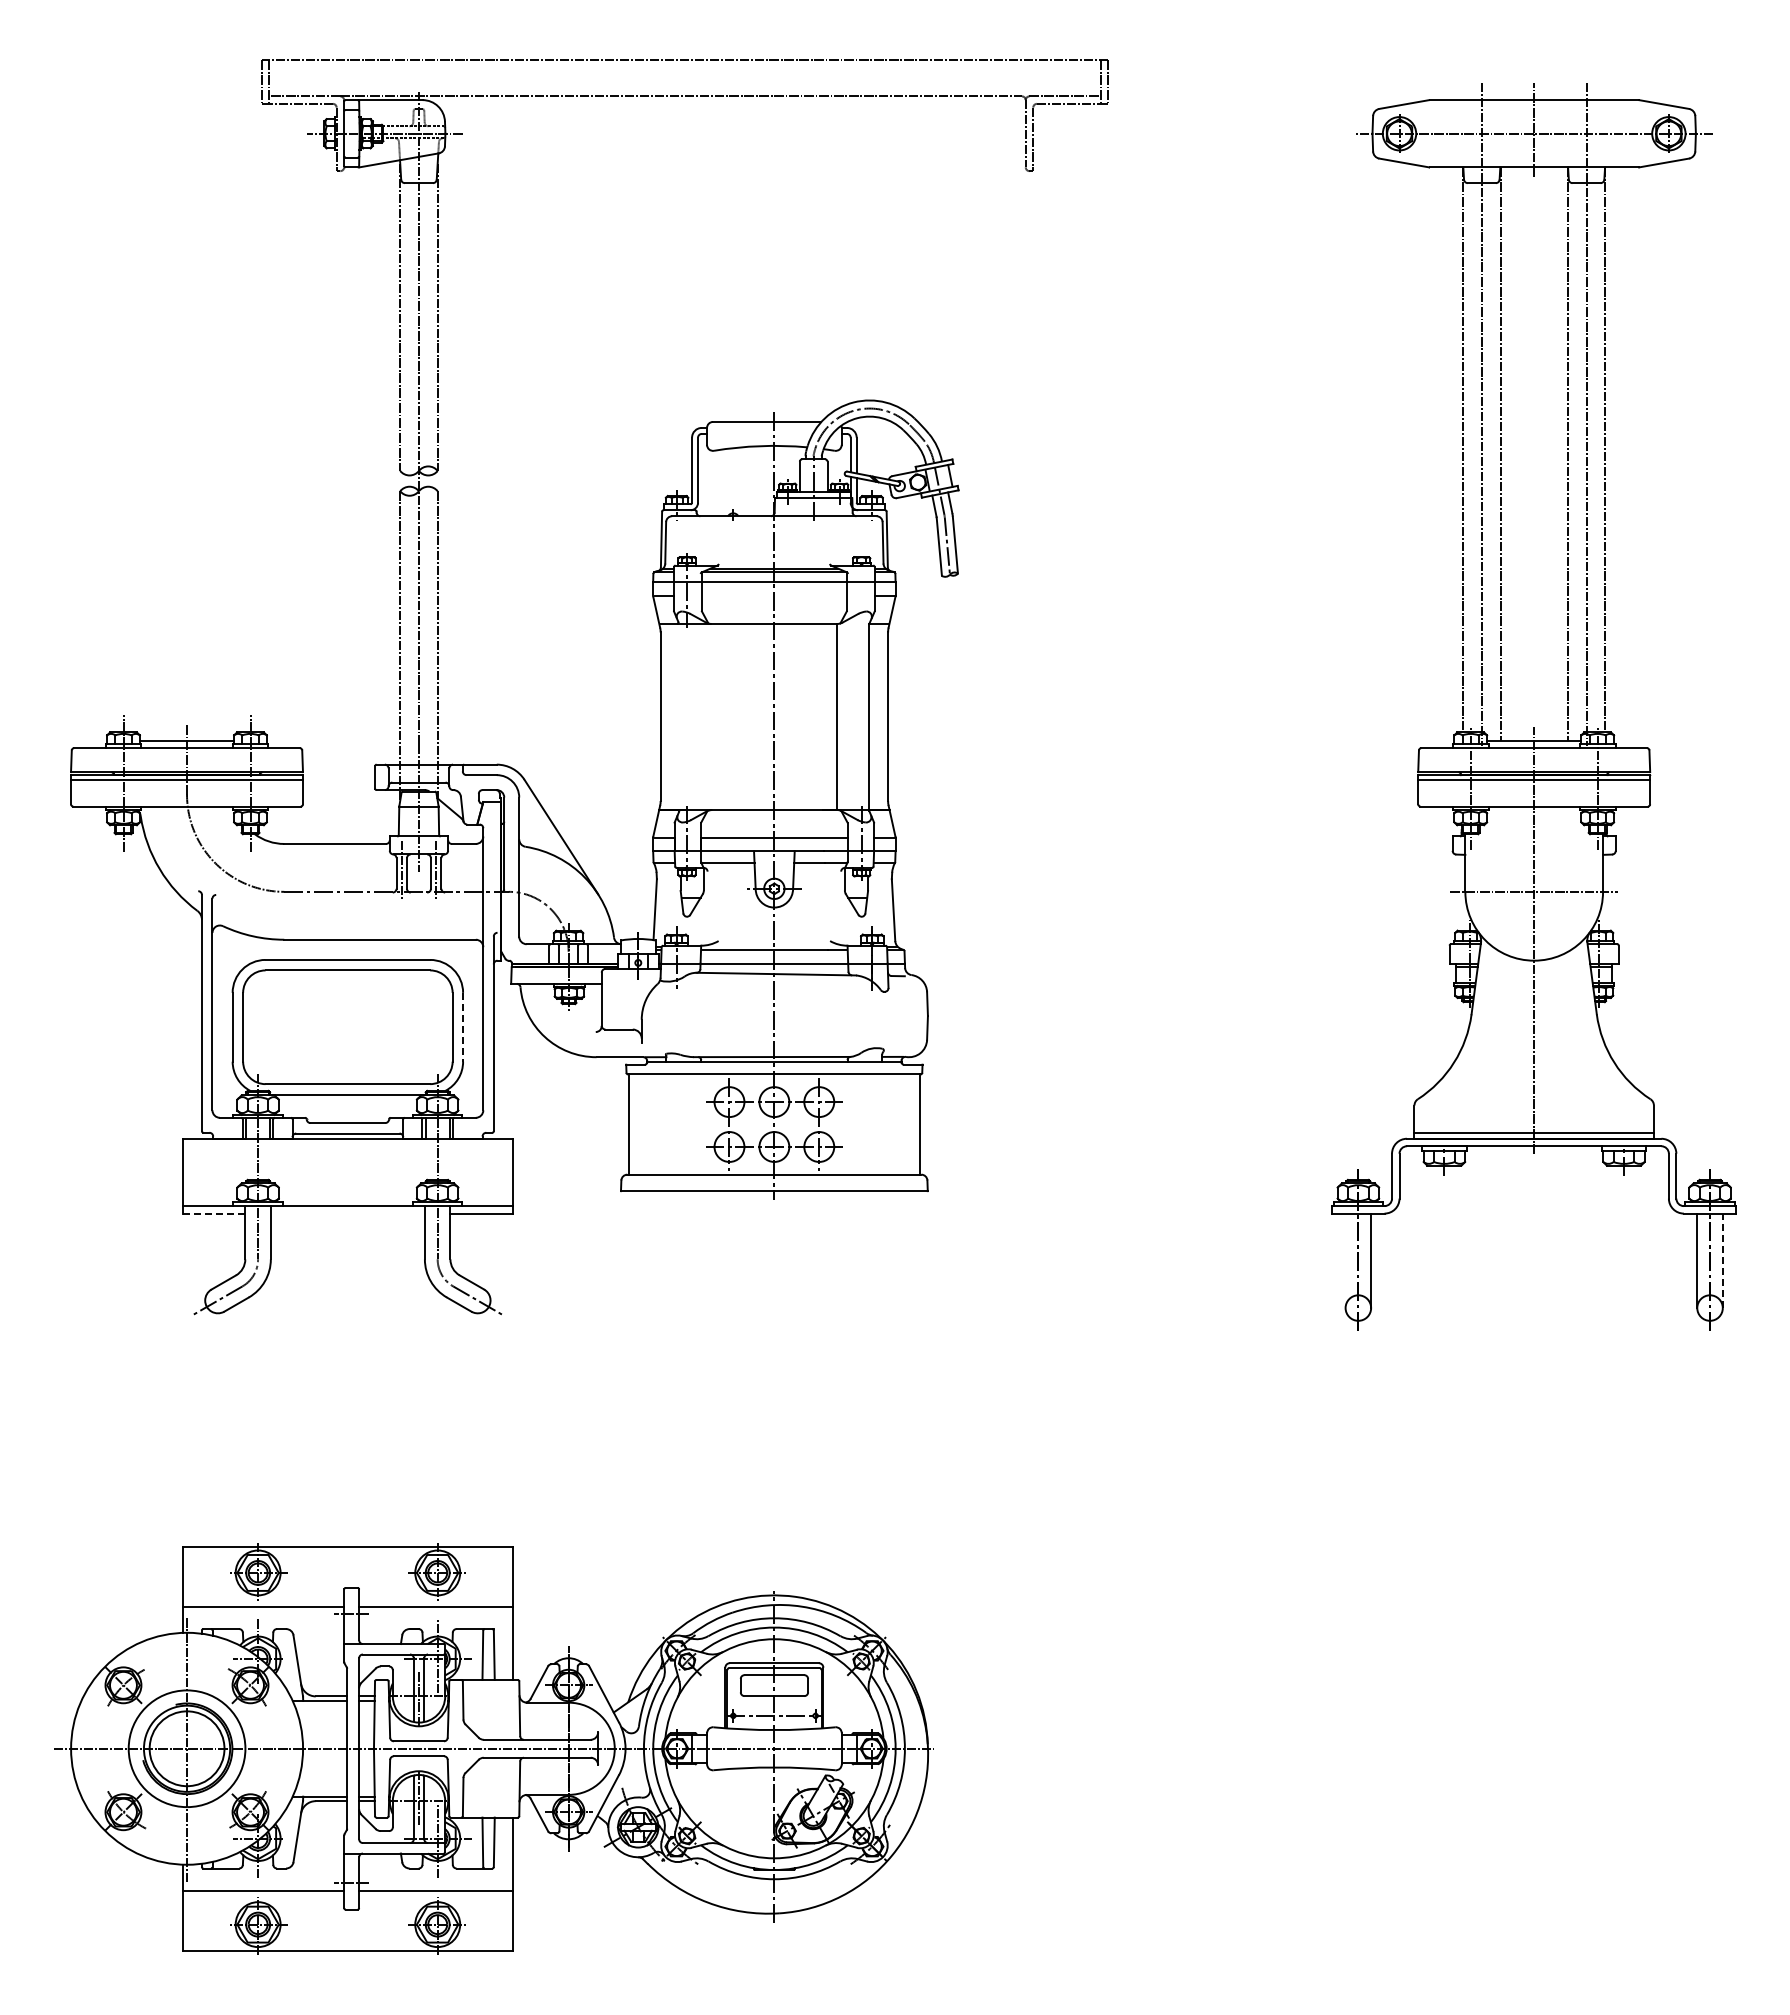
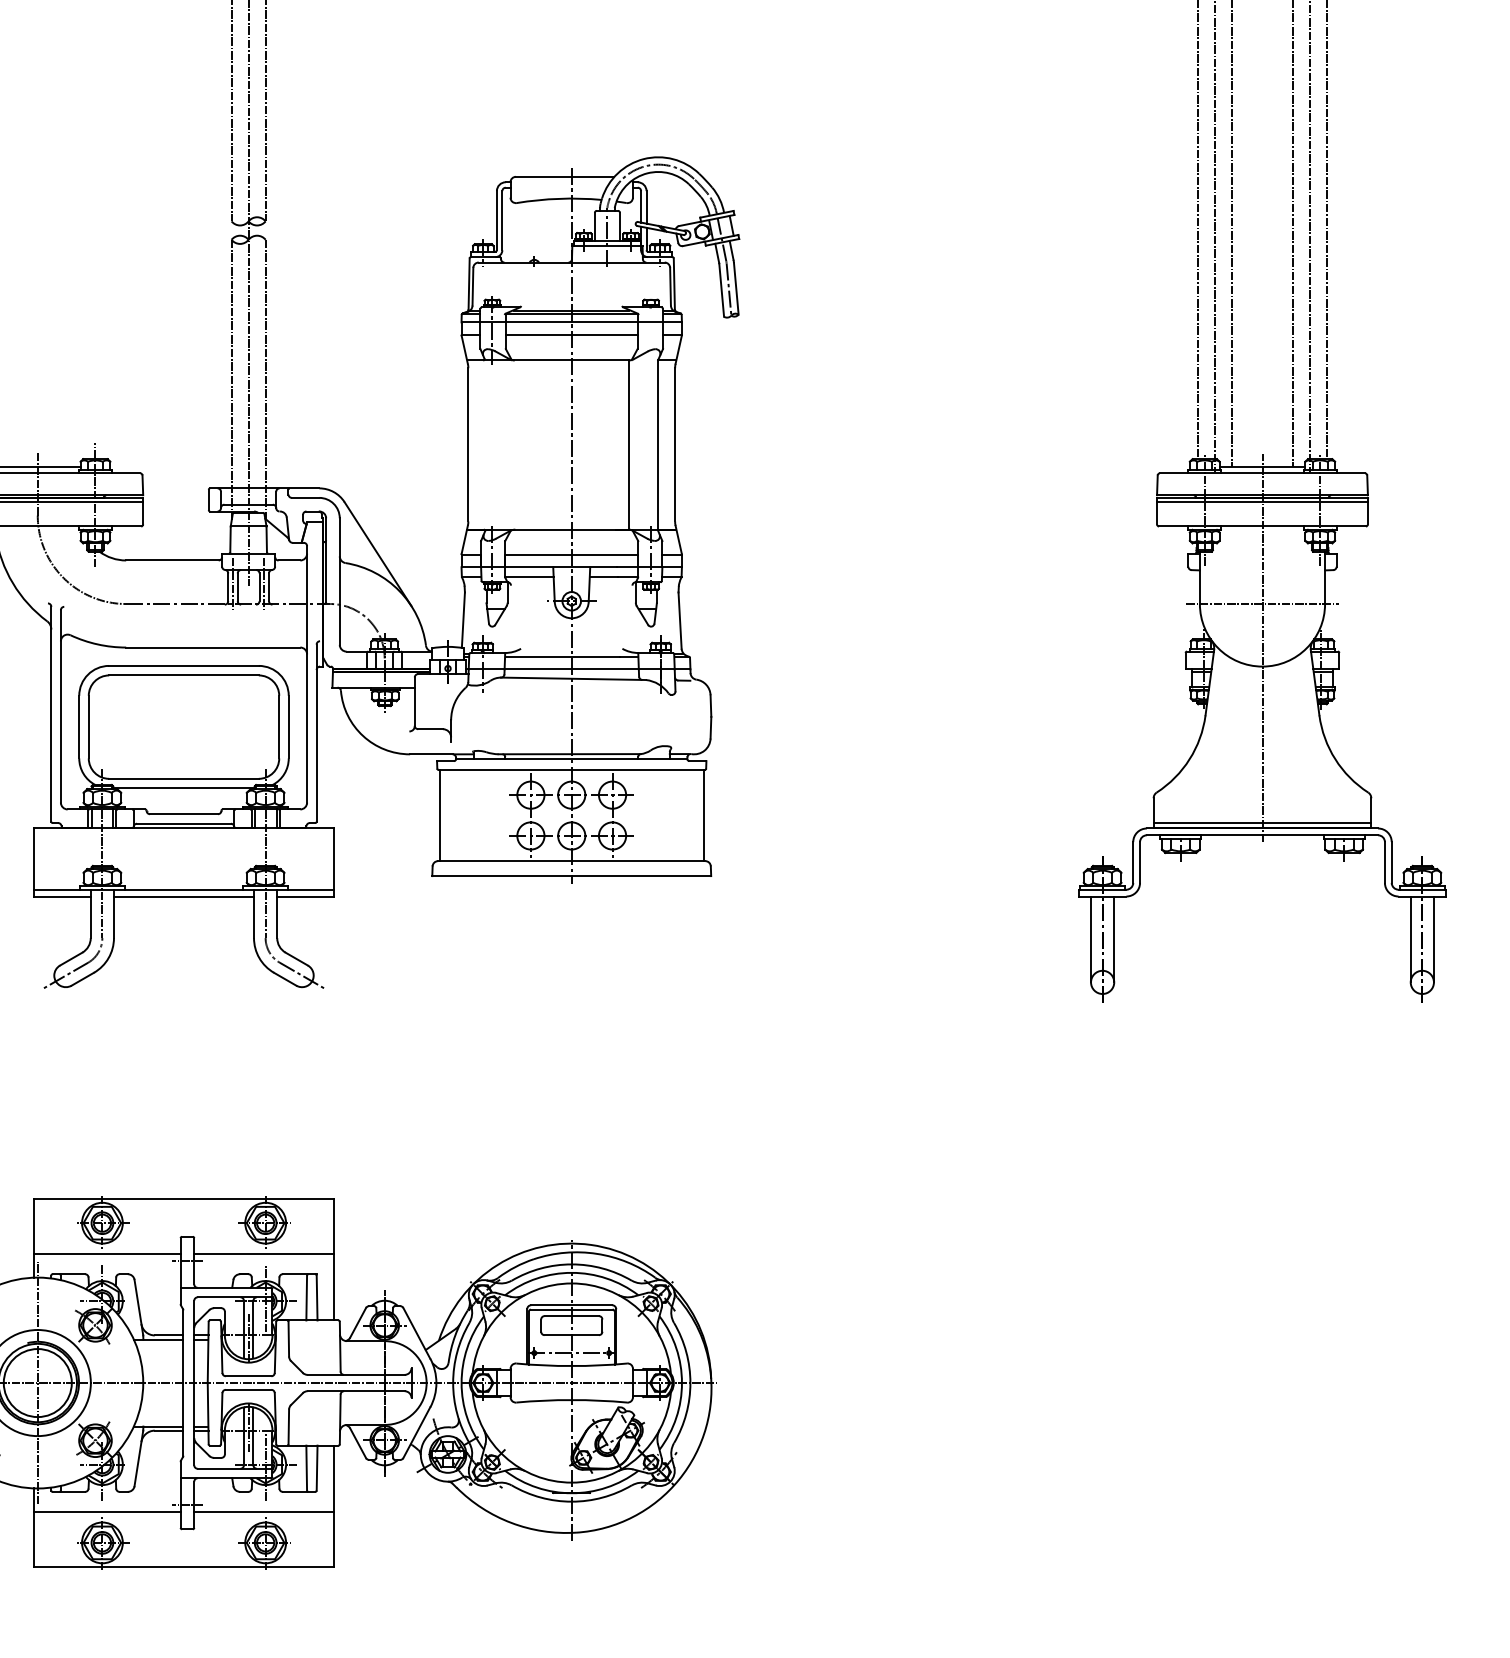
line: (773, 596) -> (570, 335), added
line: (463, 1027) -> (289, 727), dashed -> solid
line: (213, 1213) -> (61, 896), dashed -> solid
line: (347, 1213) -> (183, 896), added
line: (1345, 1260) -> (1090, 939), added
line: (1722, 1260) -> (1433, 939), dashed -> solid

